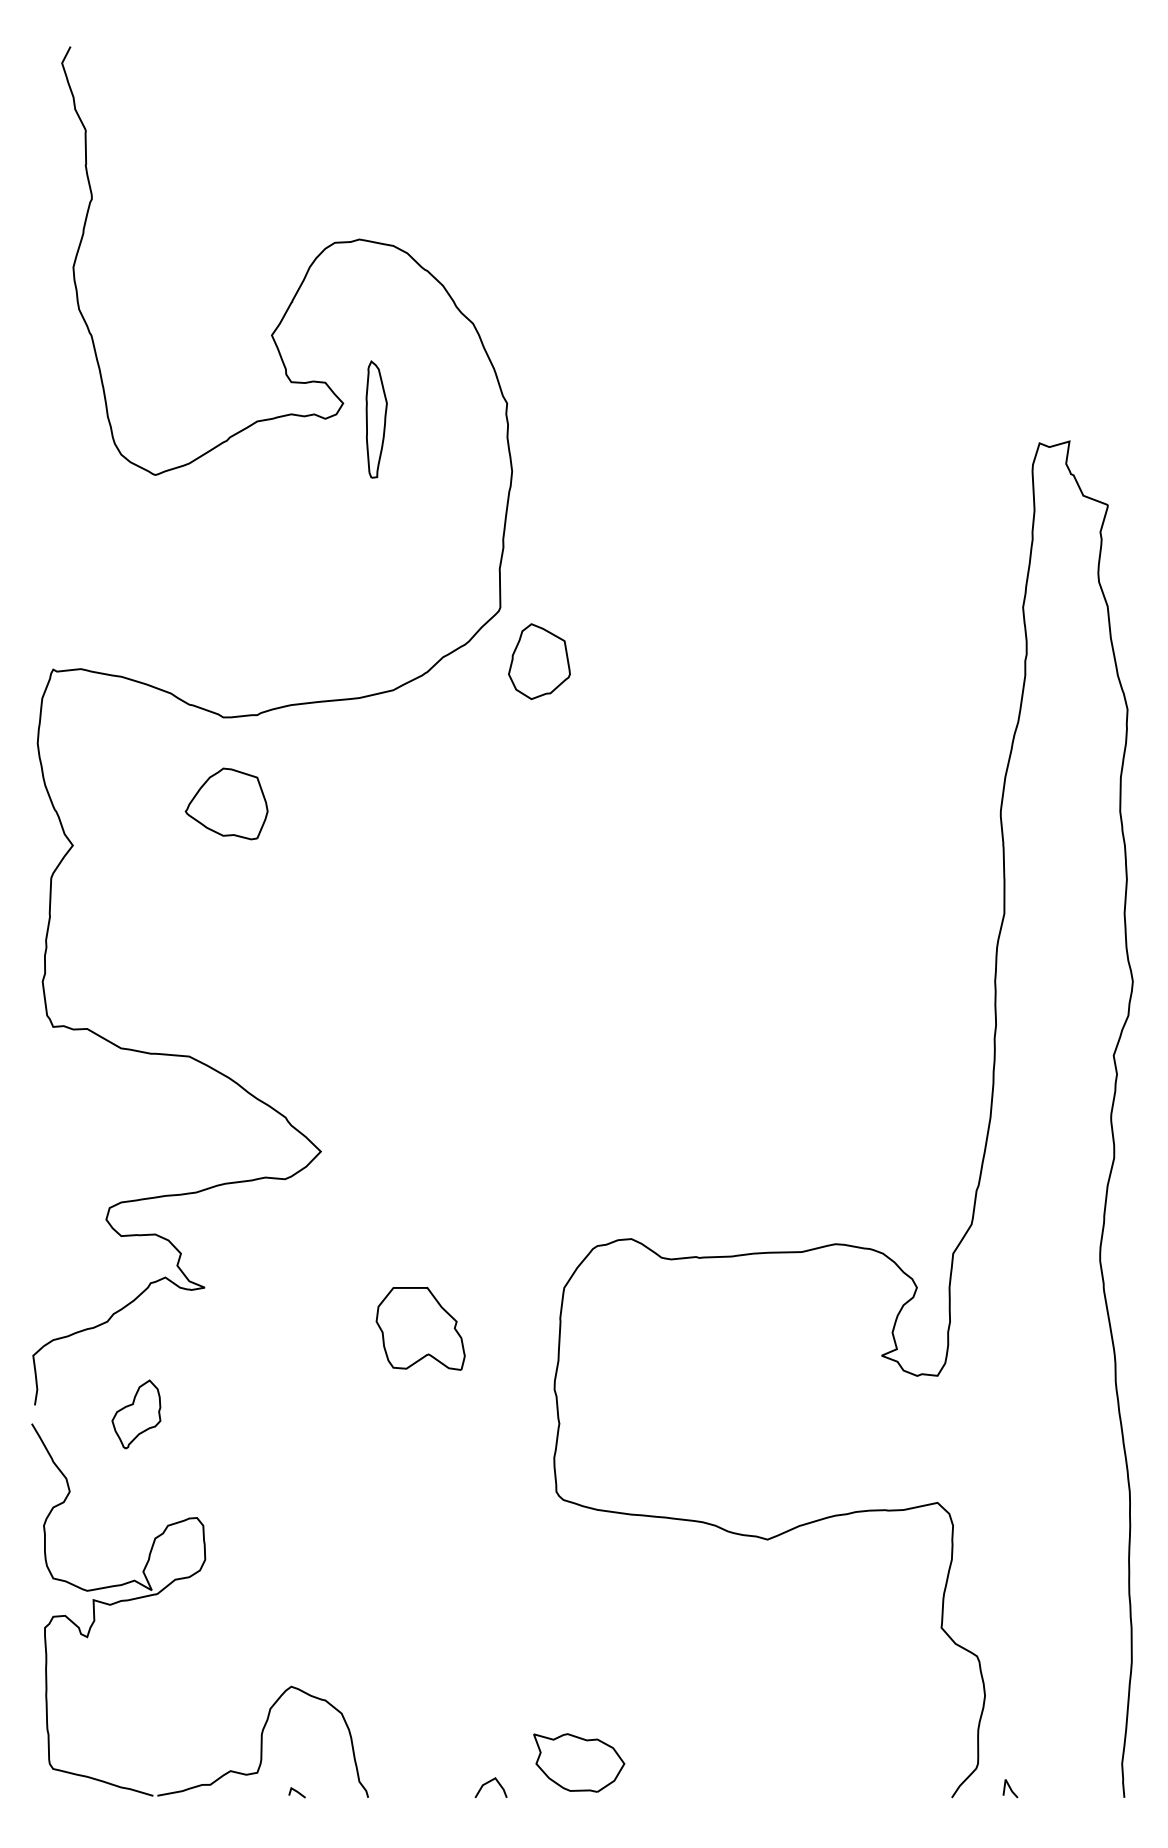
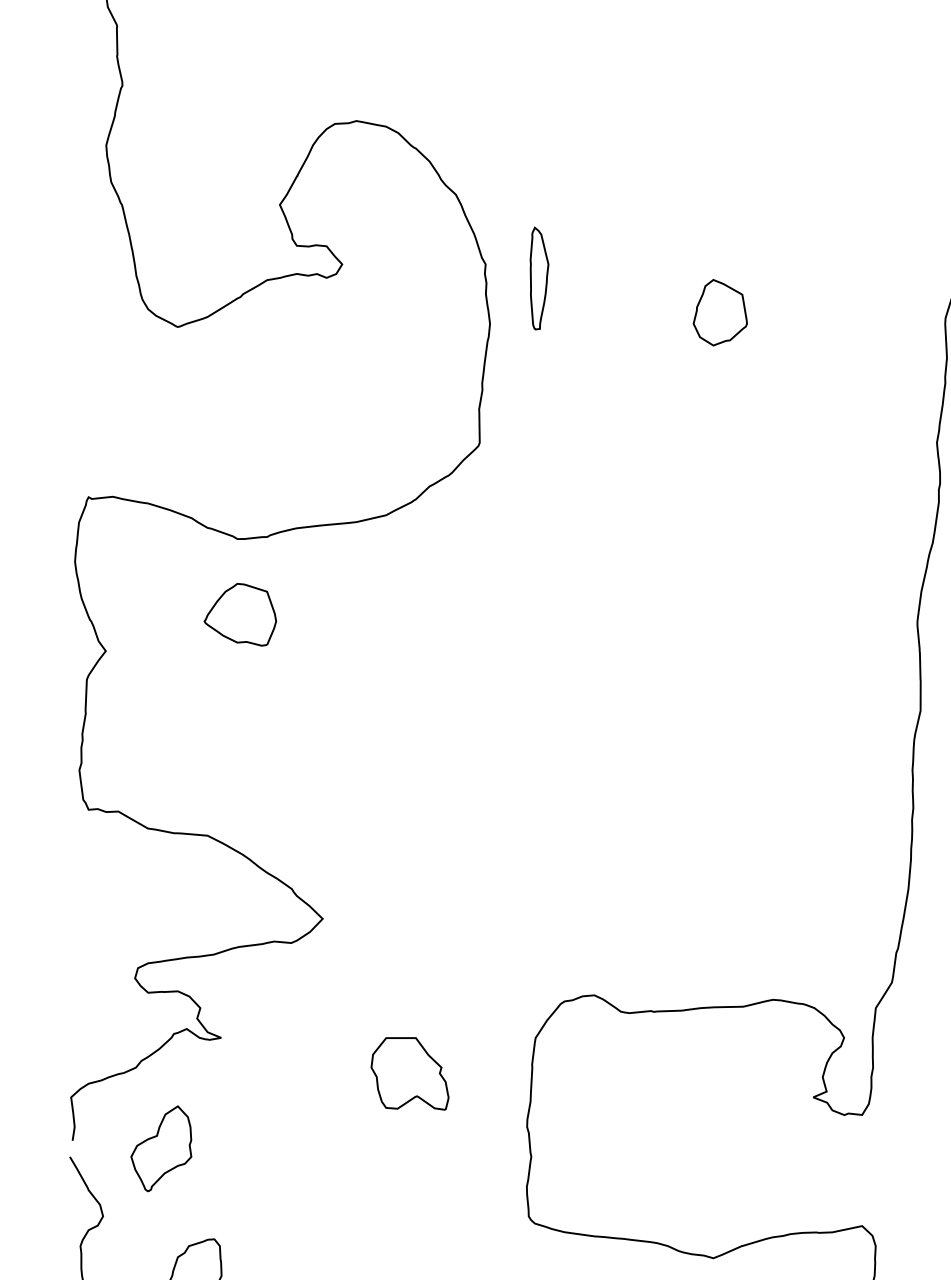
part: (376, 419) -> (539, 278), moved
part: (539, 661) -> (720, 312), moved
part: (136, 1414) -> (161, 1148), size x1.43

